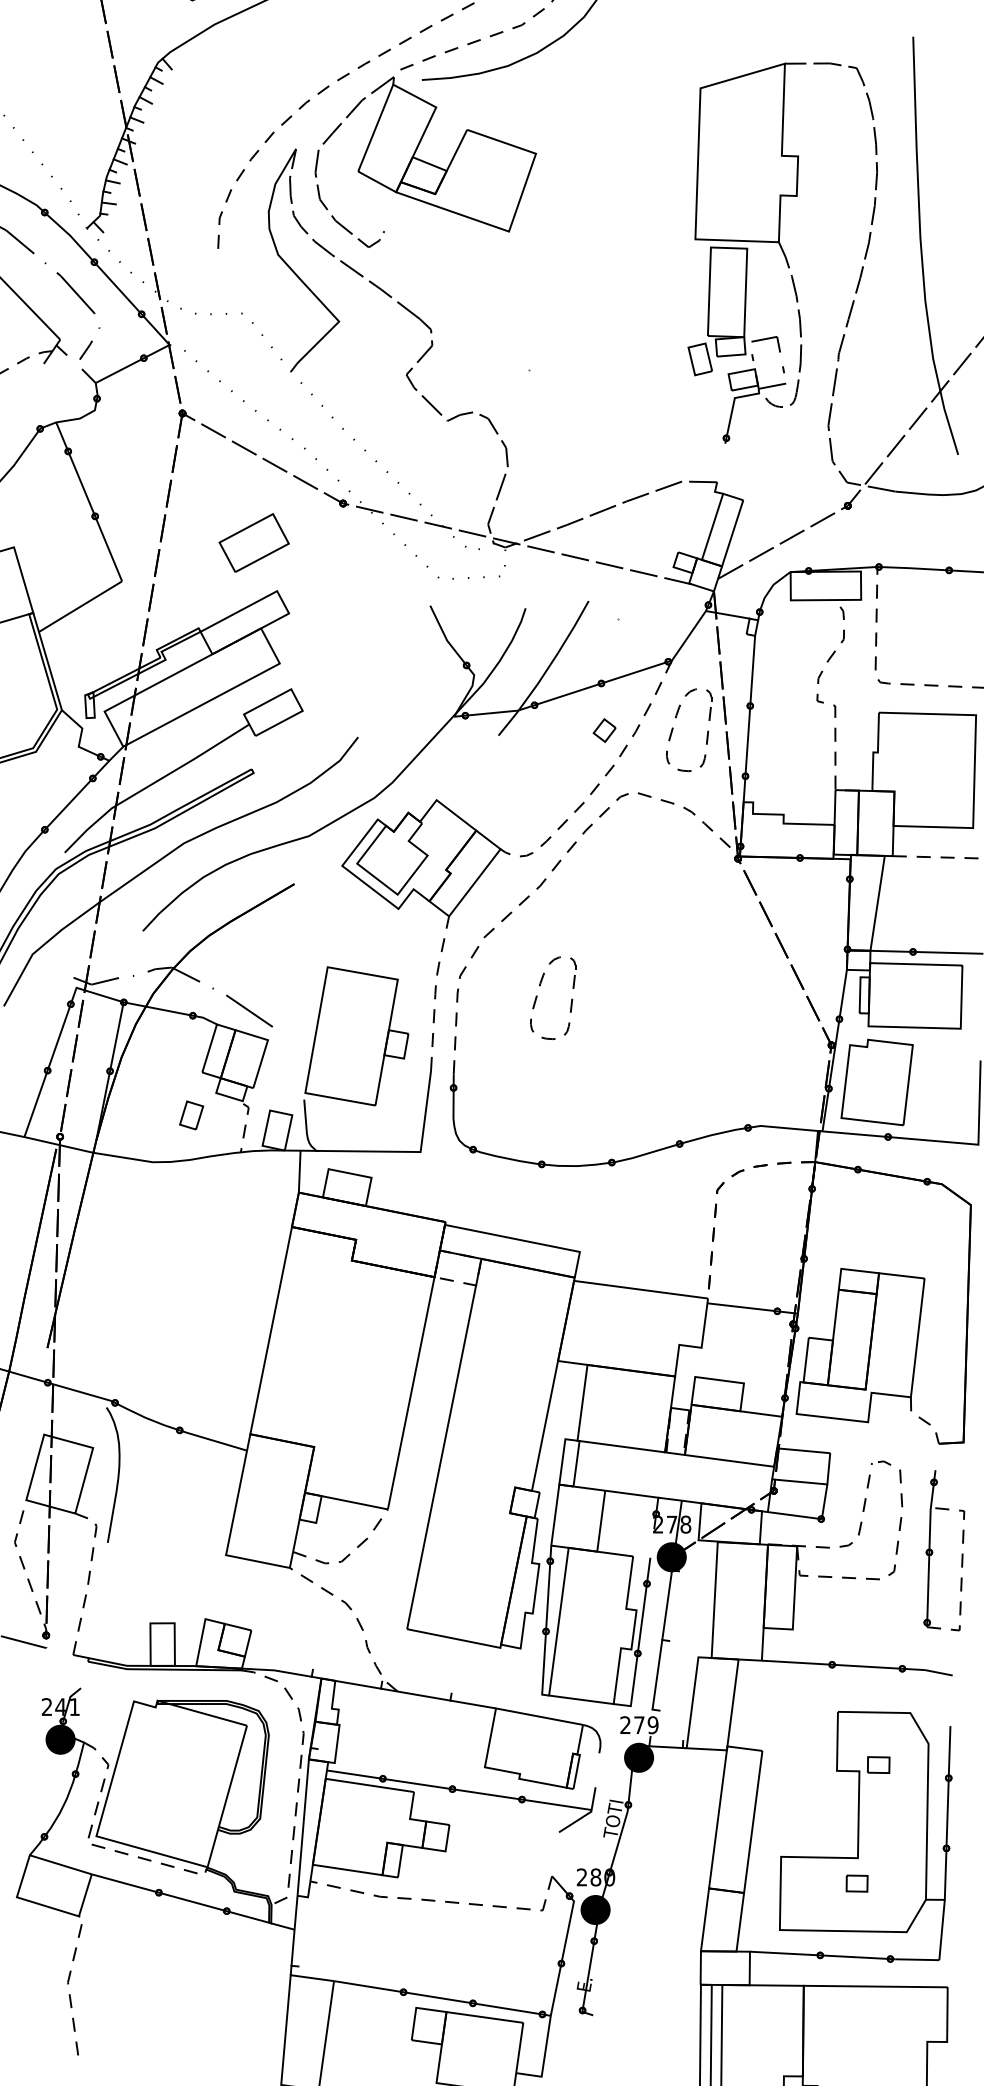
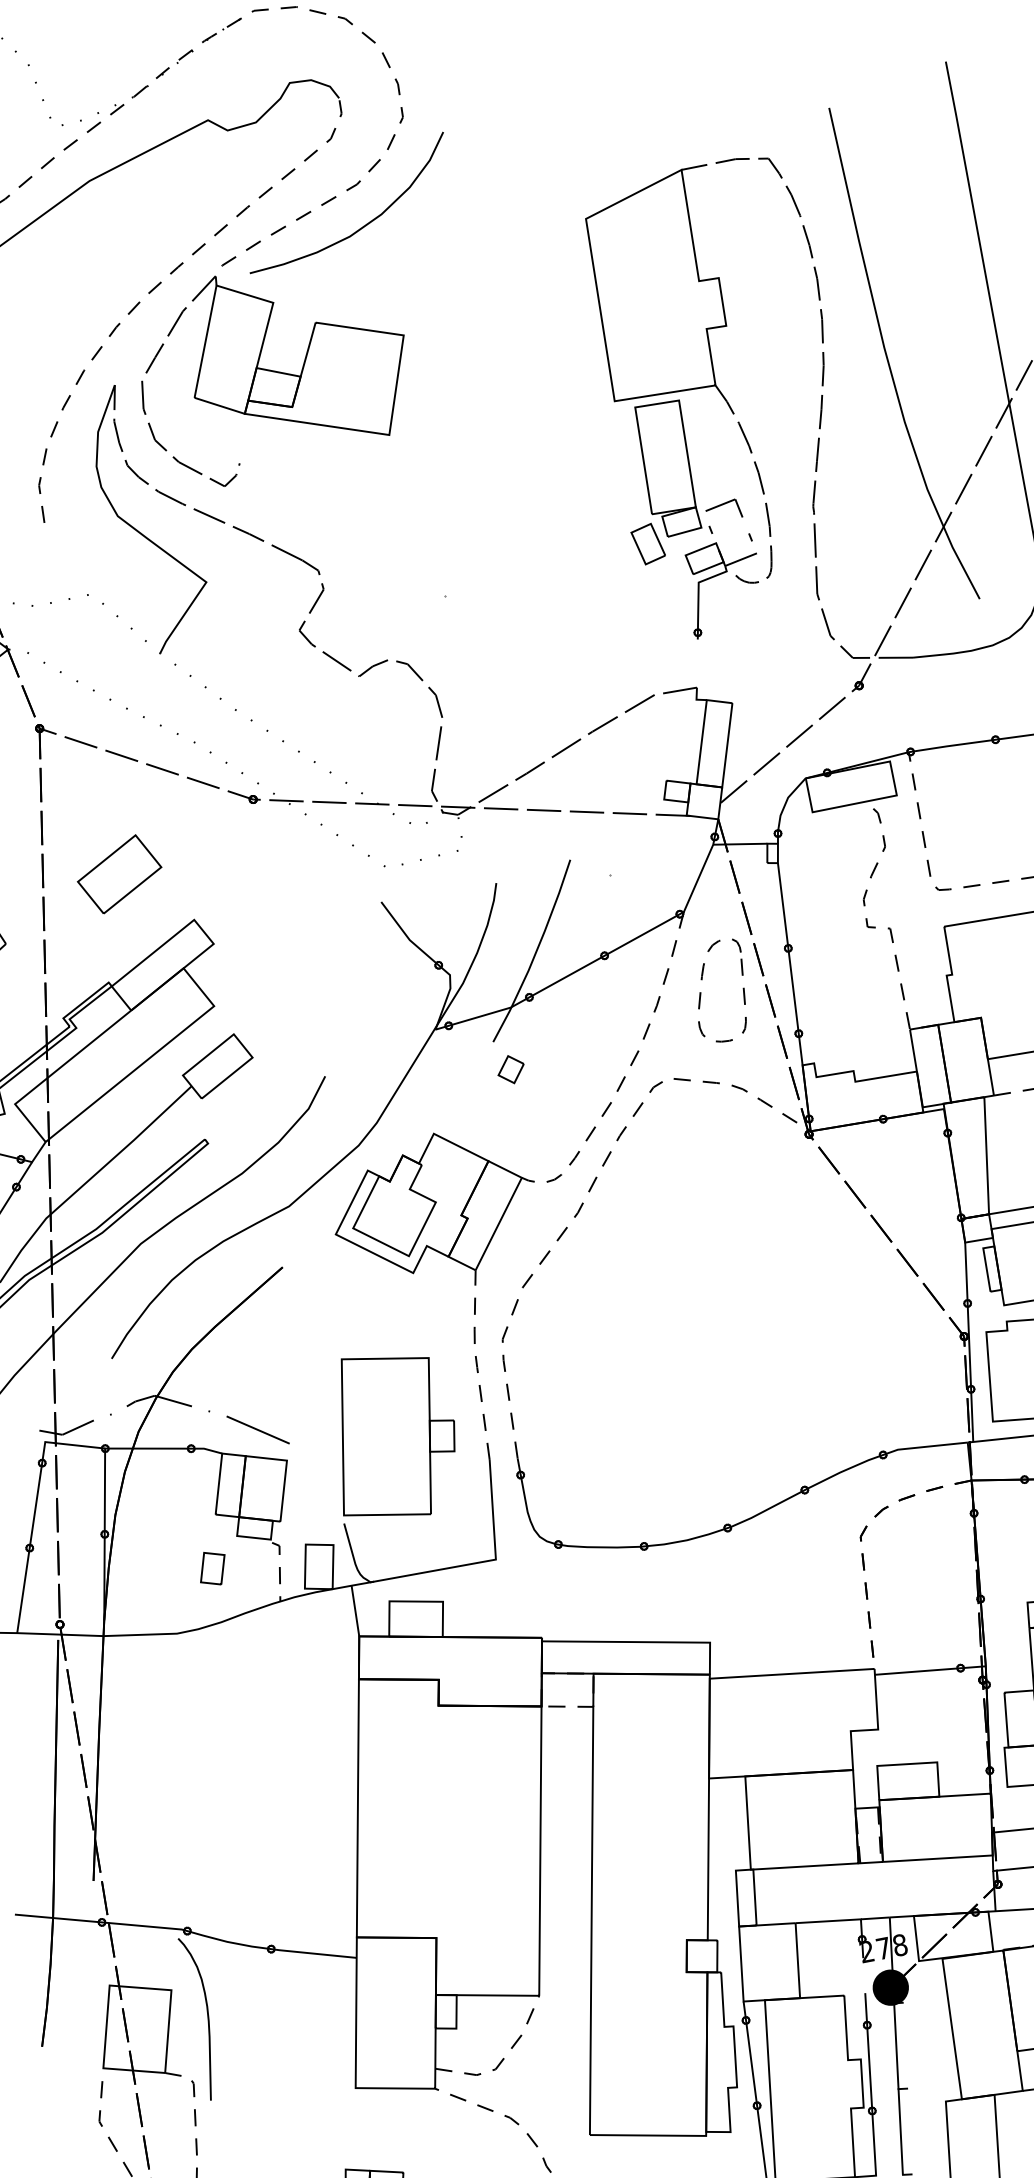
part: (253, 542) -> (118, 873), moved
part: (604, 730) -> (510, 1069), moved
part: (537, 997) -> (600, 1347), removed

